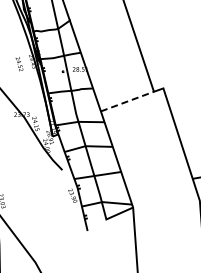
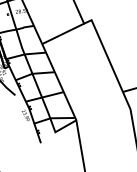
line: (127, 101) -> (63, 33), dashed -> solid

